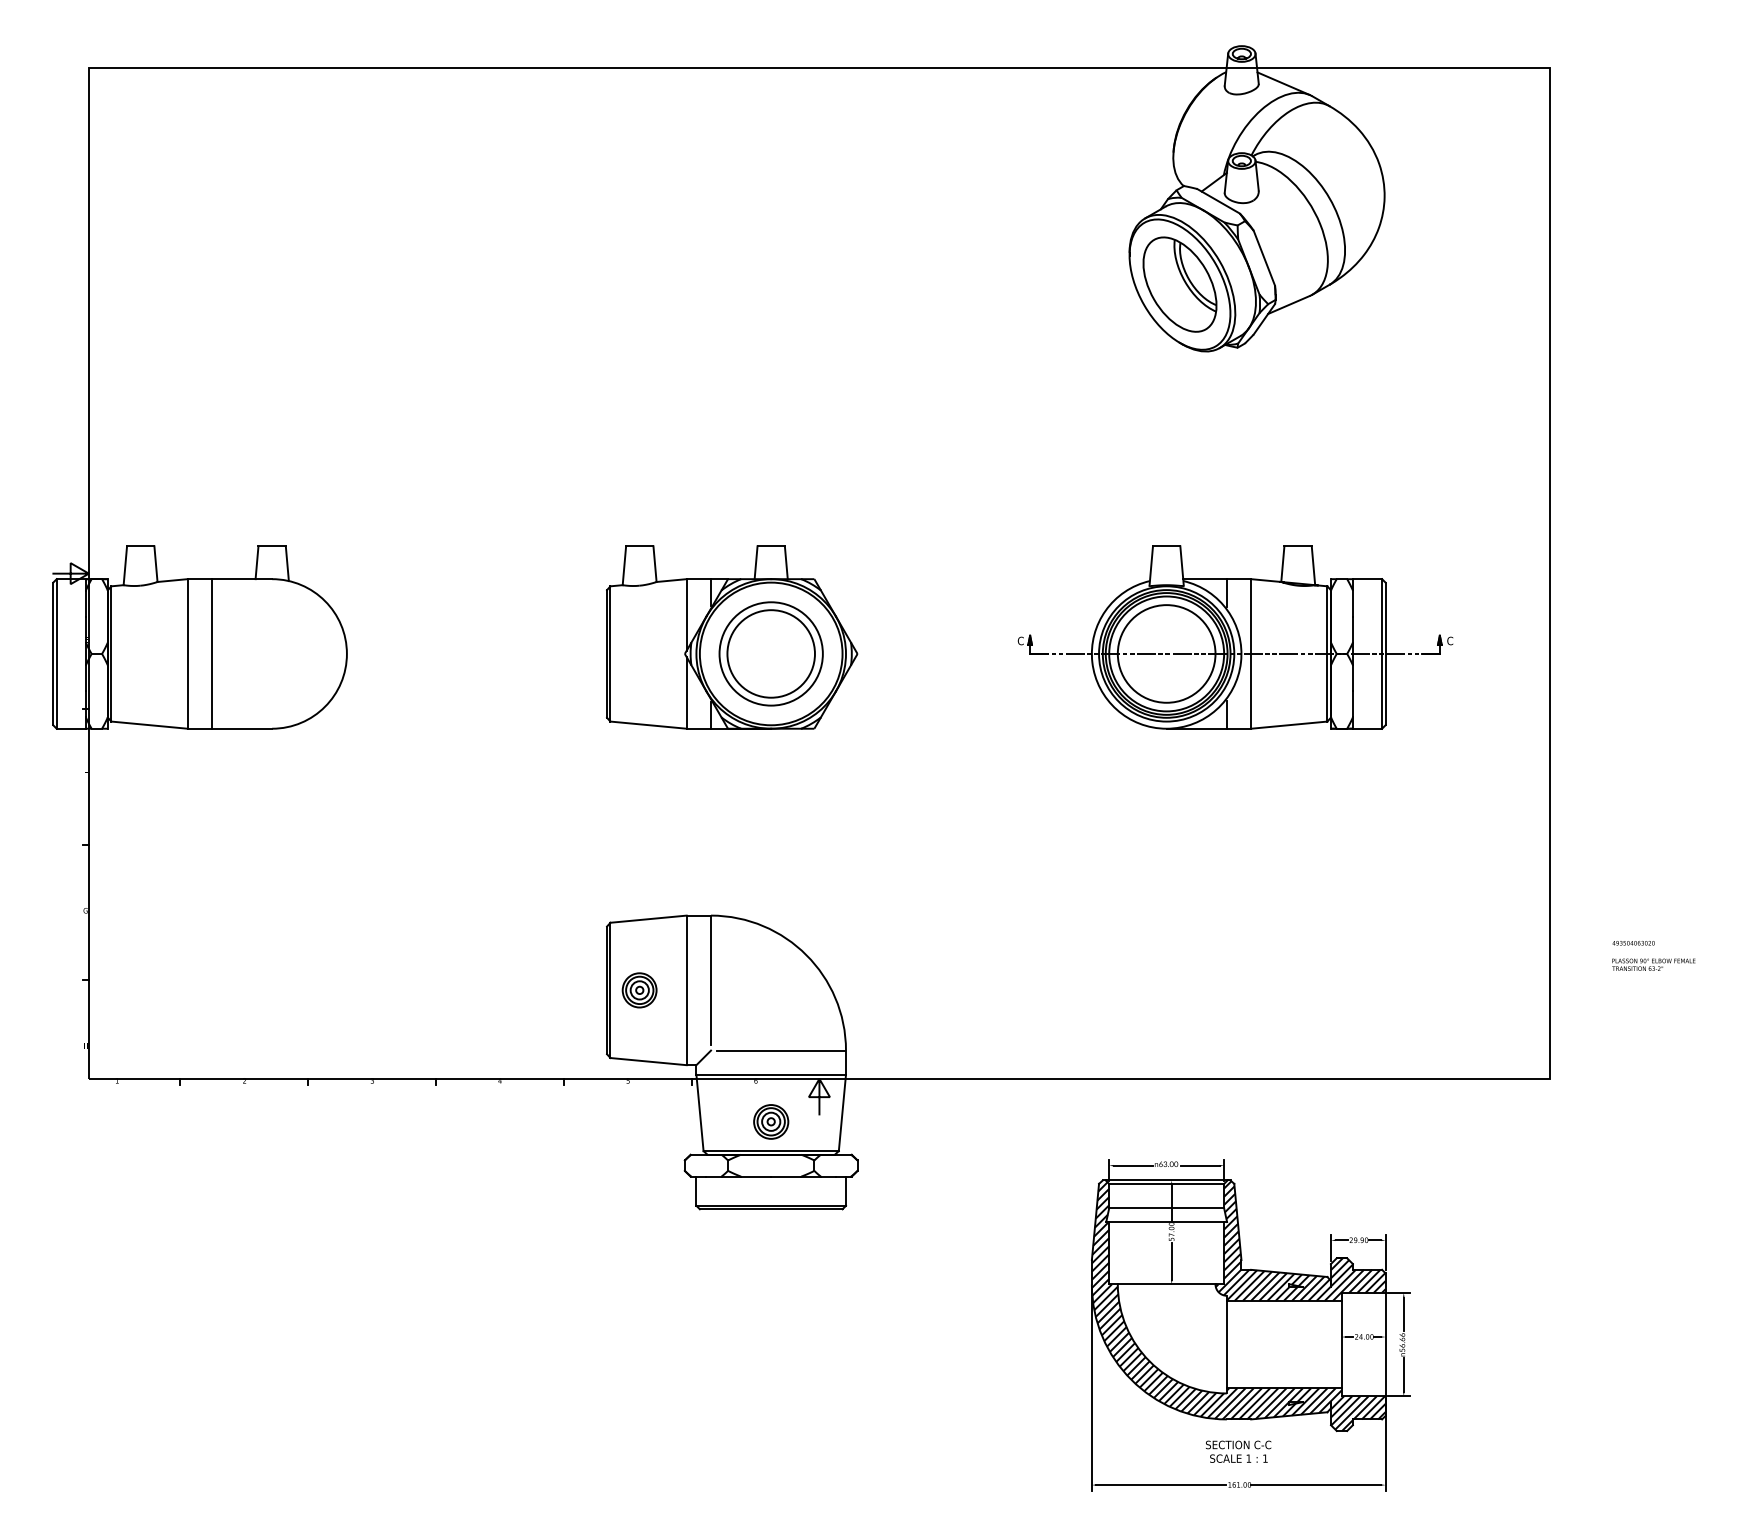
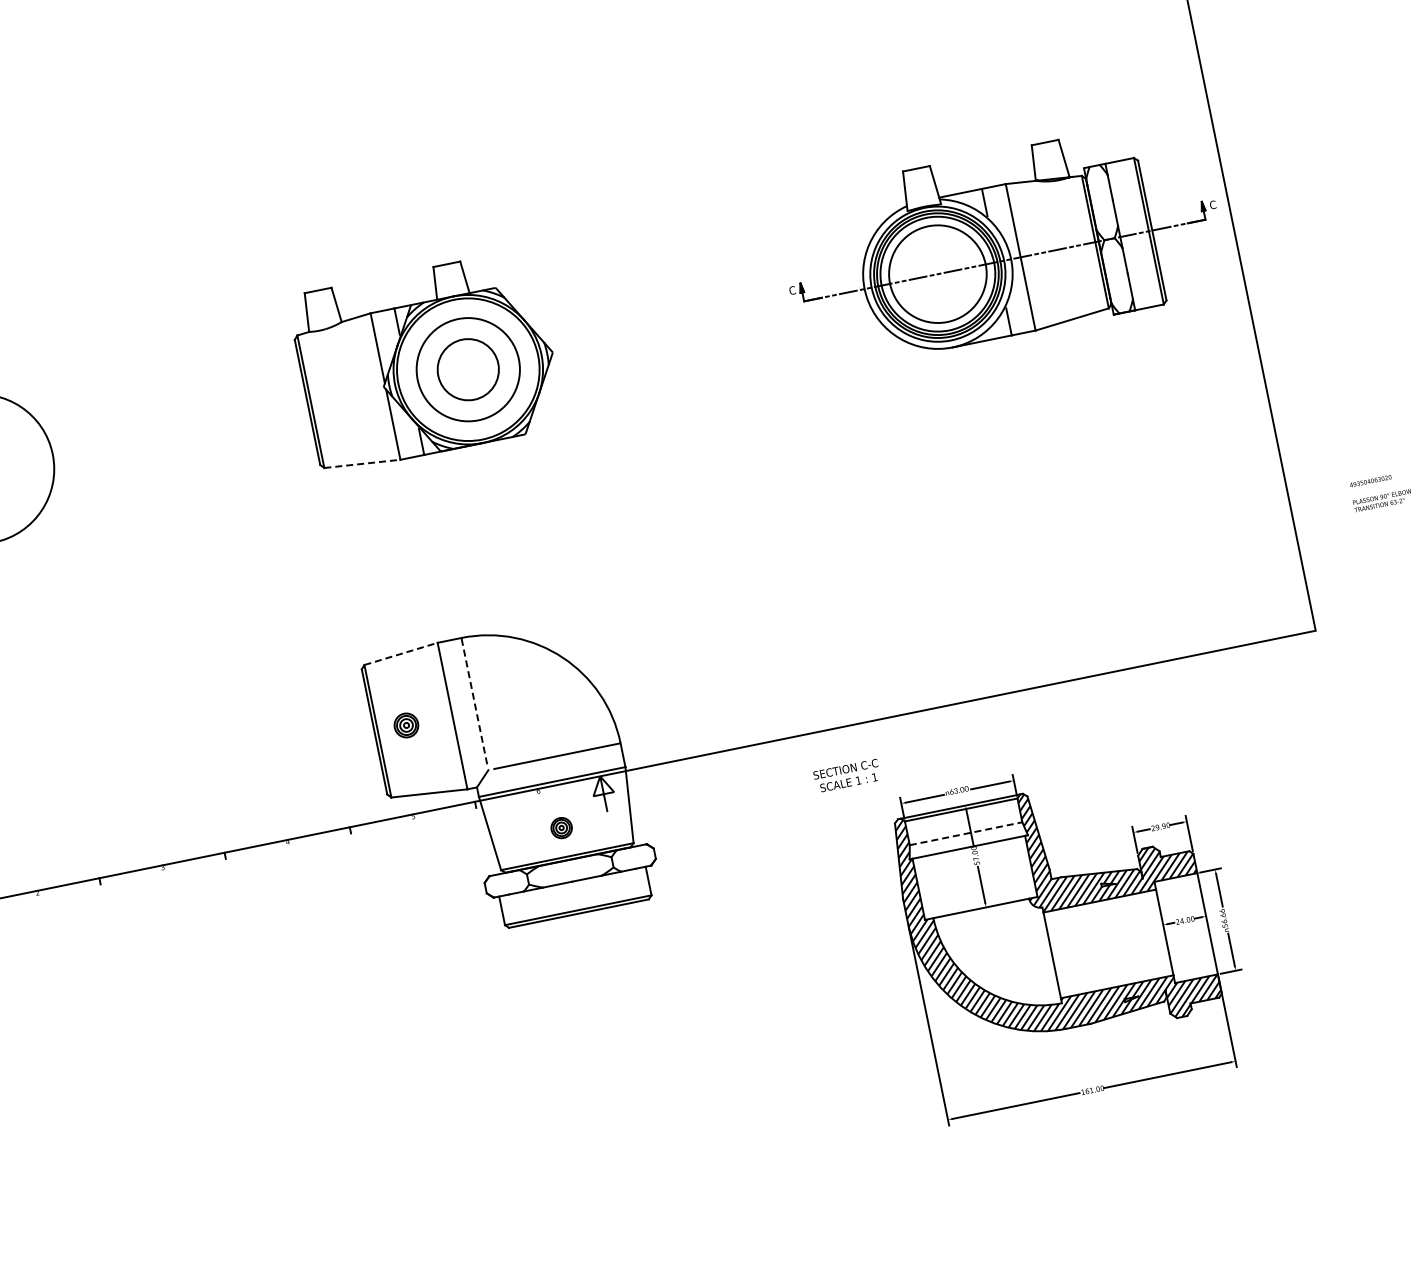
part: (1235, 637) -> (1002, 244), moved
circle: (770, 653) -> (467, 369), size x0.7
line: (649, 725) -> (363, 464), solid -> dashed
line: (649, 919) -> (402, 654), solid -> dashed
line: (711, 979) -> (474, 700), solid -> dashed
part: (639, 990) -> (406, 725), size x0.7
part: (771, 1121) -> (561, 827), size x0.6
line: (1167, 1208) -> (966, 833), solid -> dashed
text: (1238, 1451) -> (846, 775), moved

